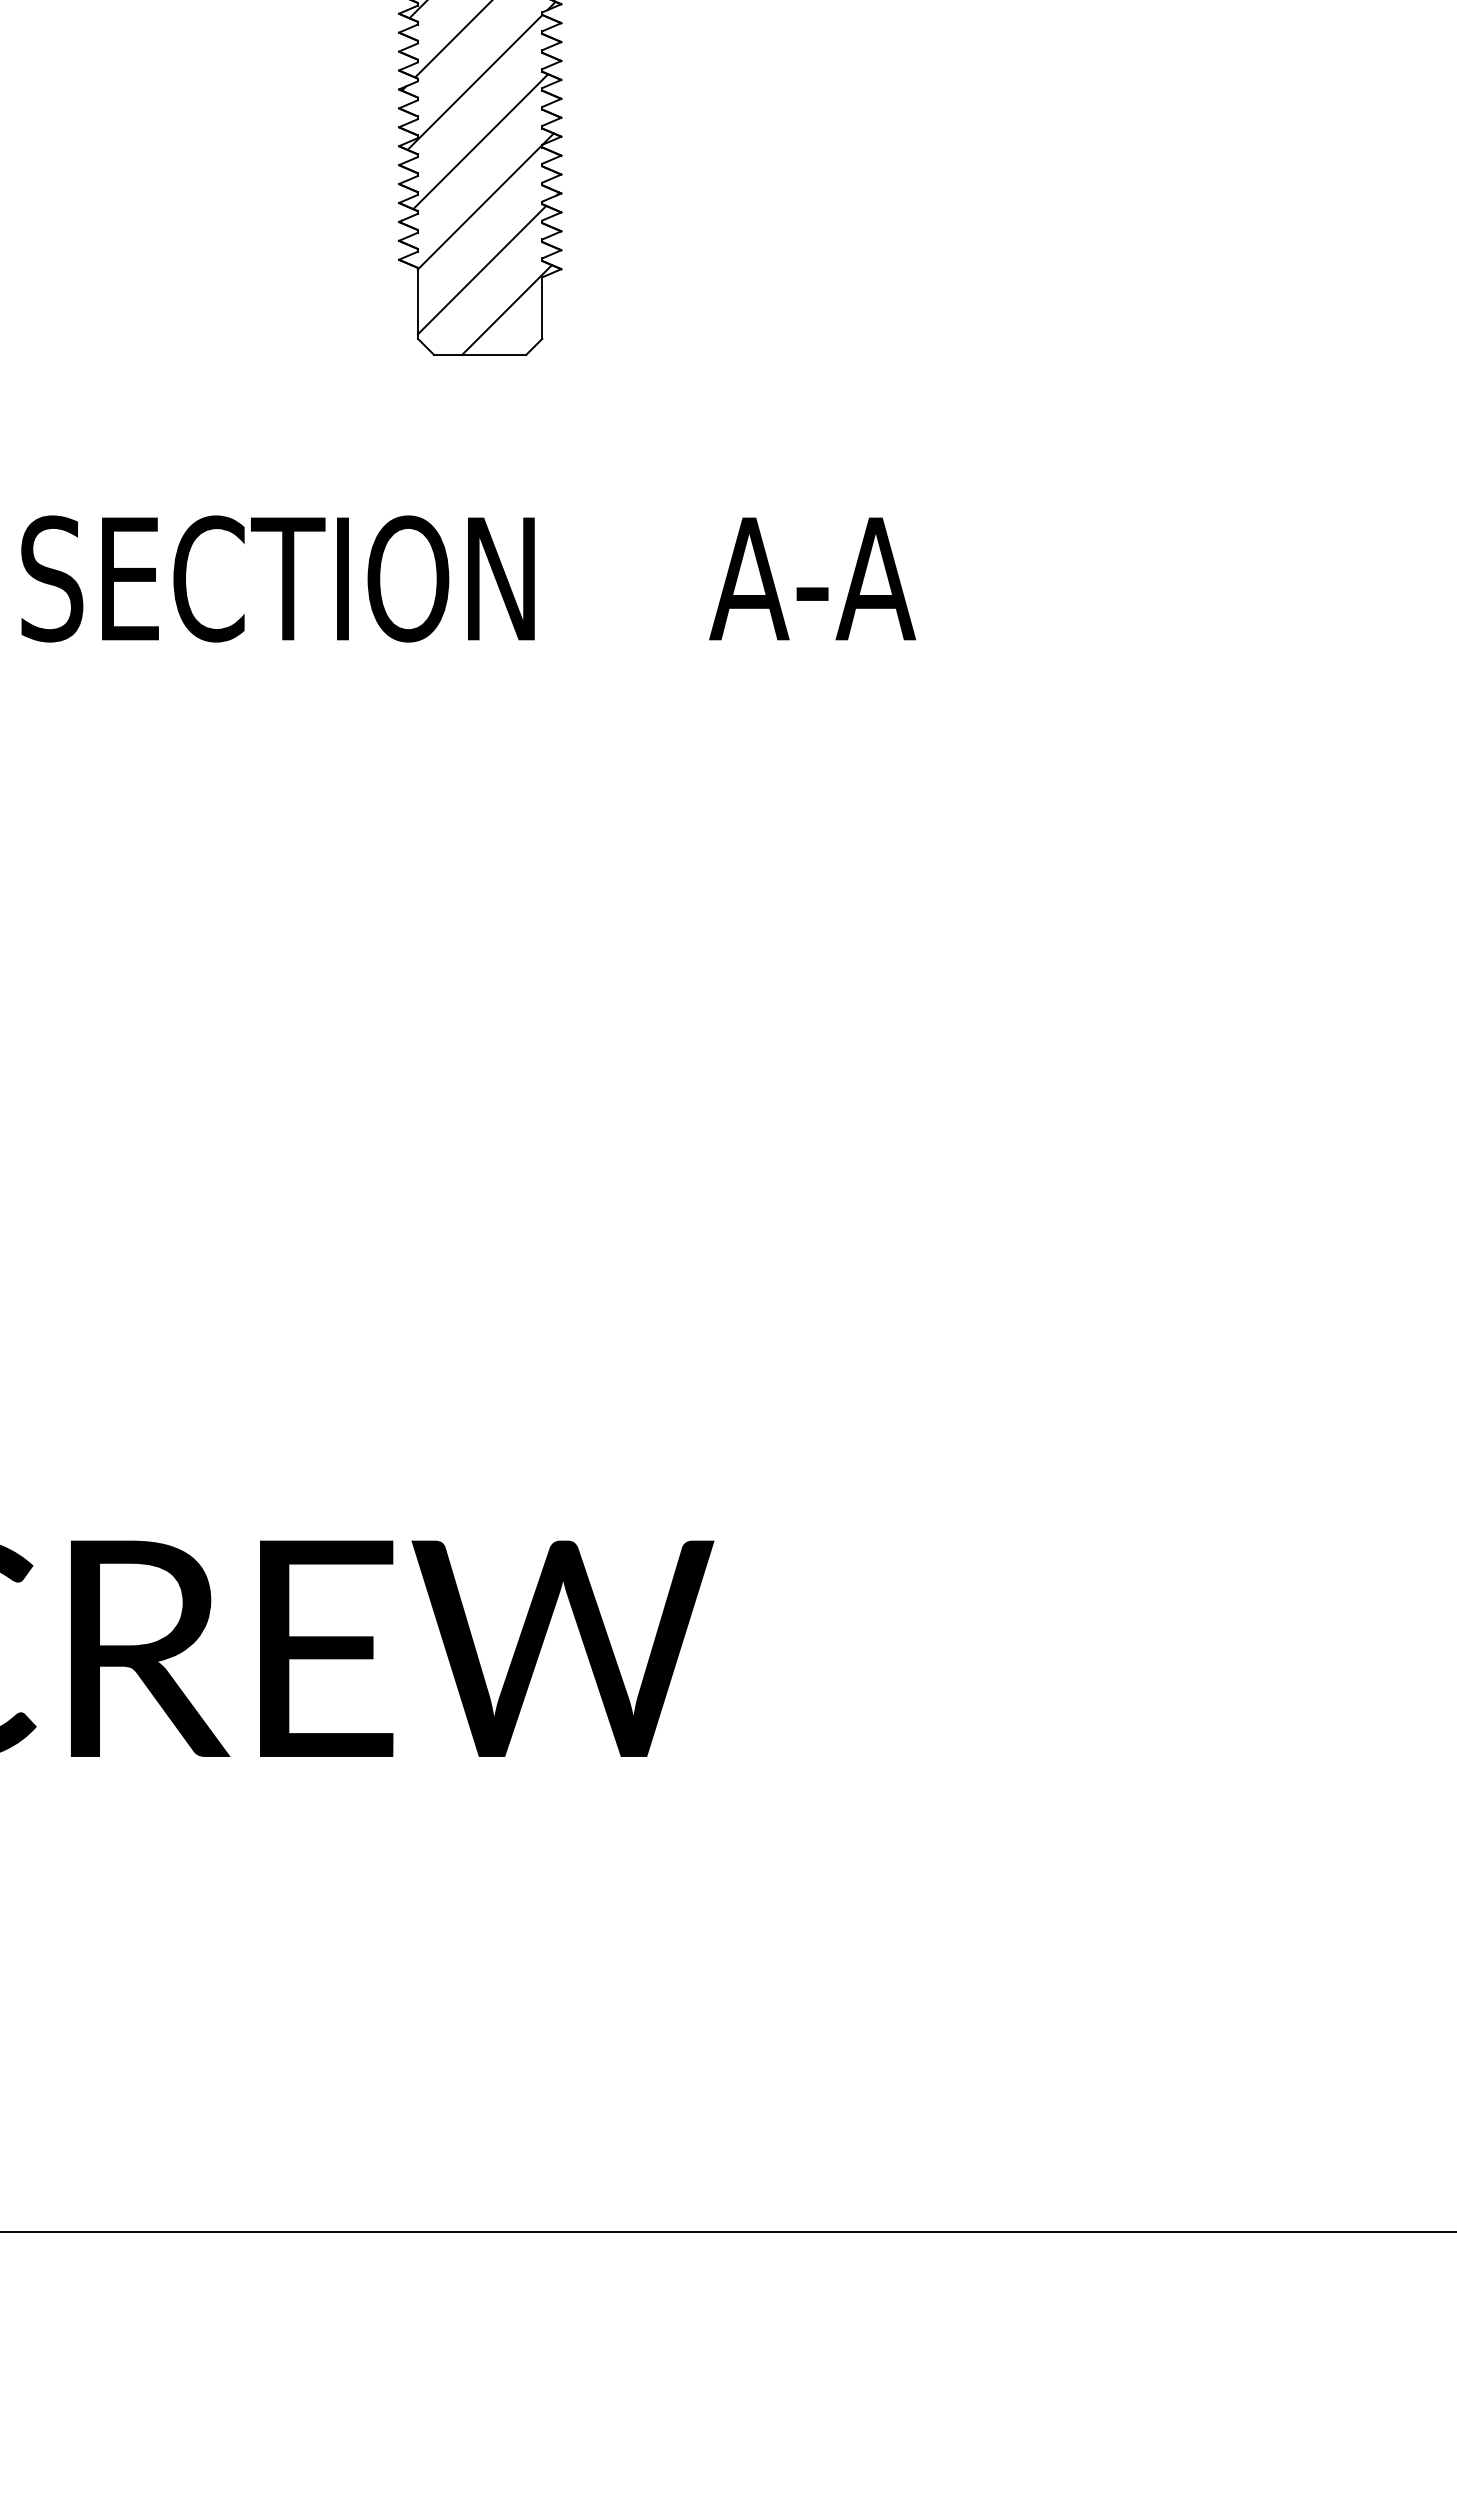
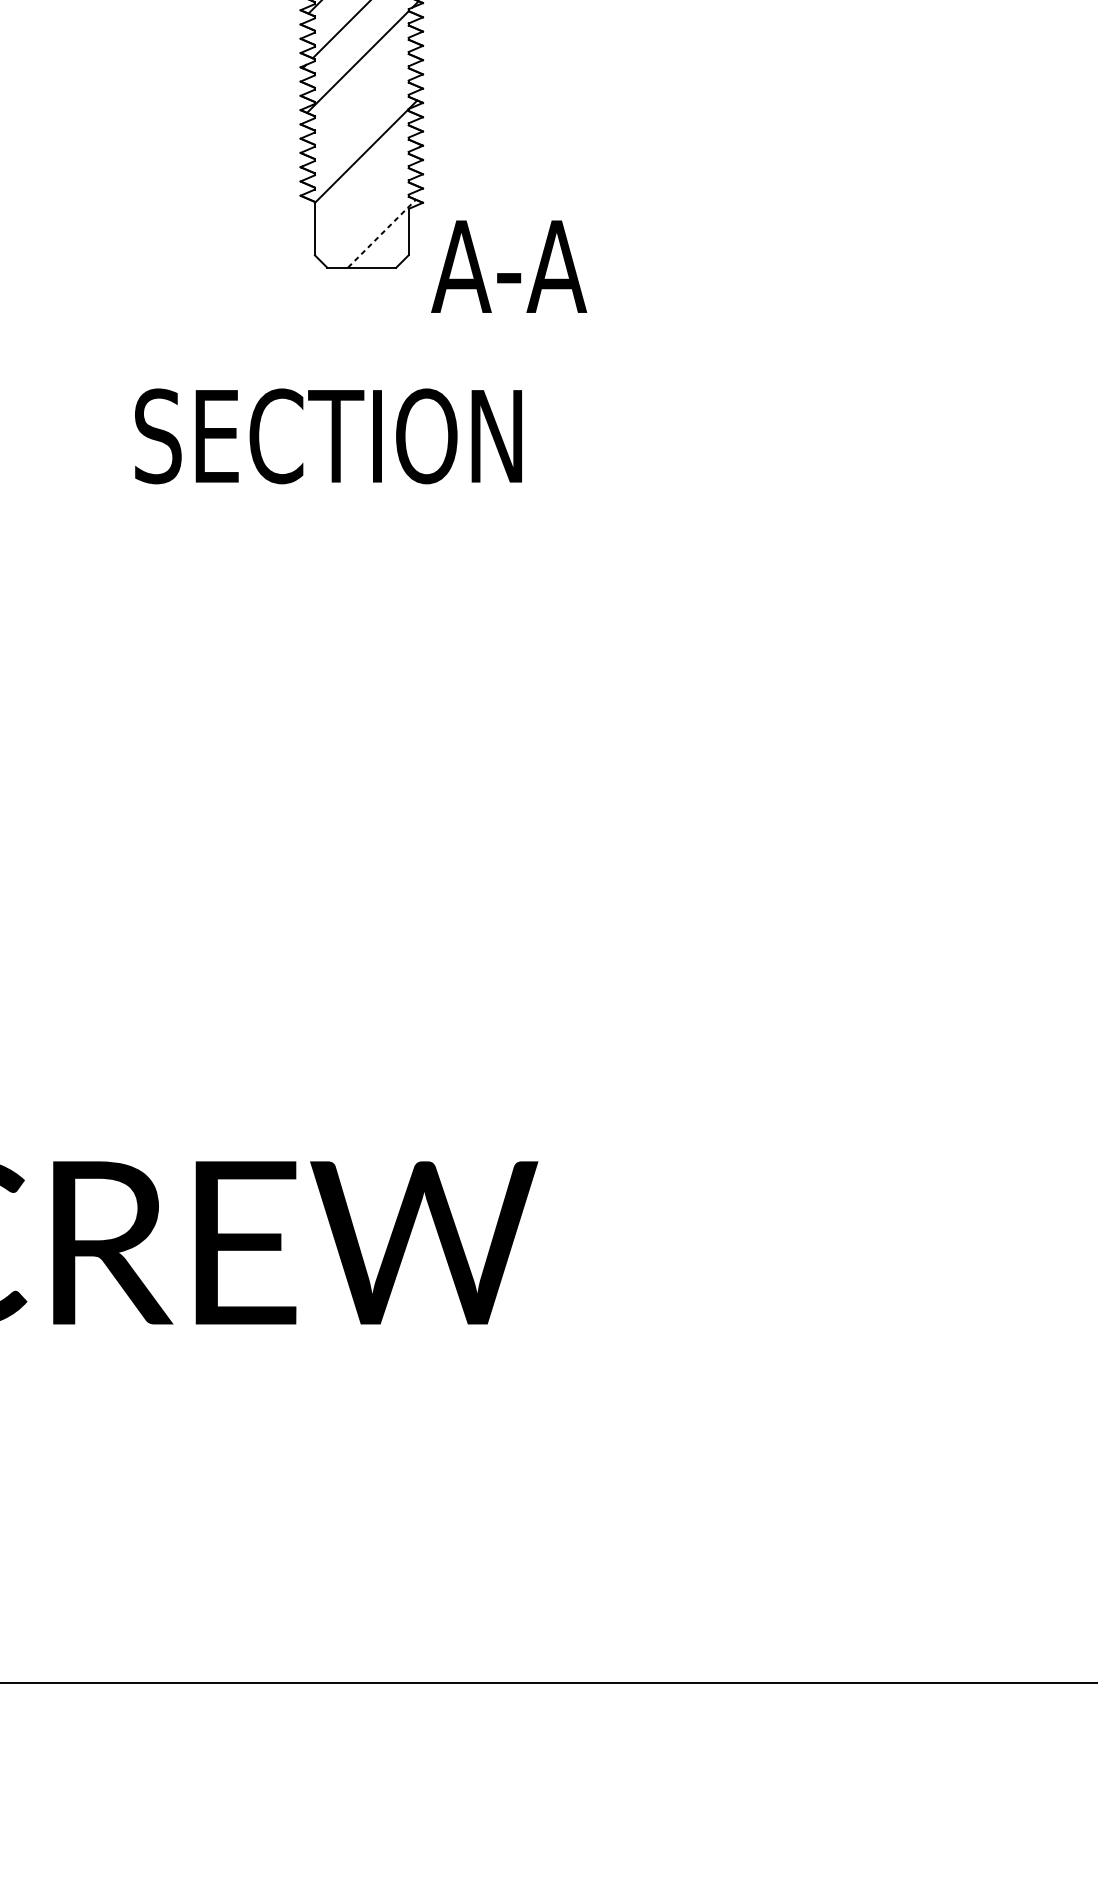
line: (480, 141) -> (362, 106), removed
line: (481, 269) -> (362, 203), removed
line: (506, 310) -> (381, 233), solid -> dashed
text: (277, 578) -> (328, 436), moved
text: (812, 578) -> (509, 266), moved

